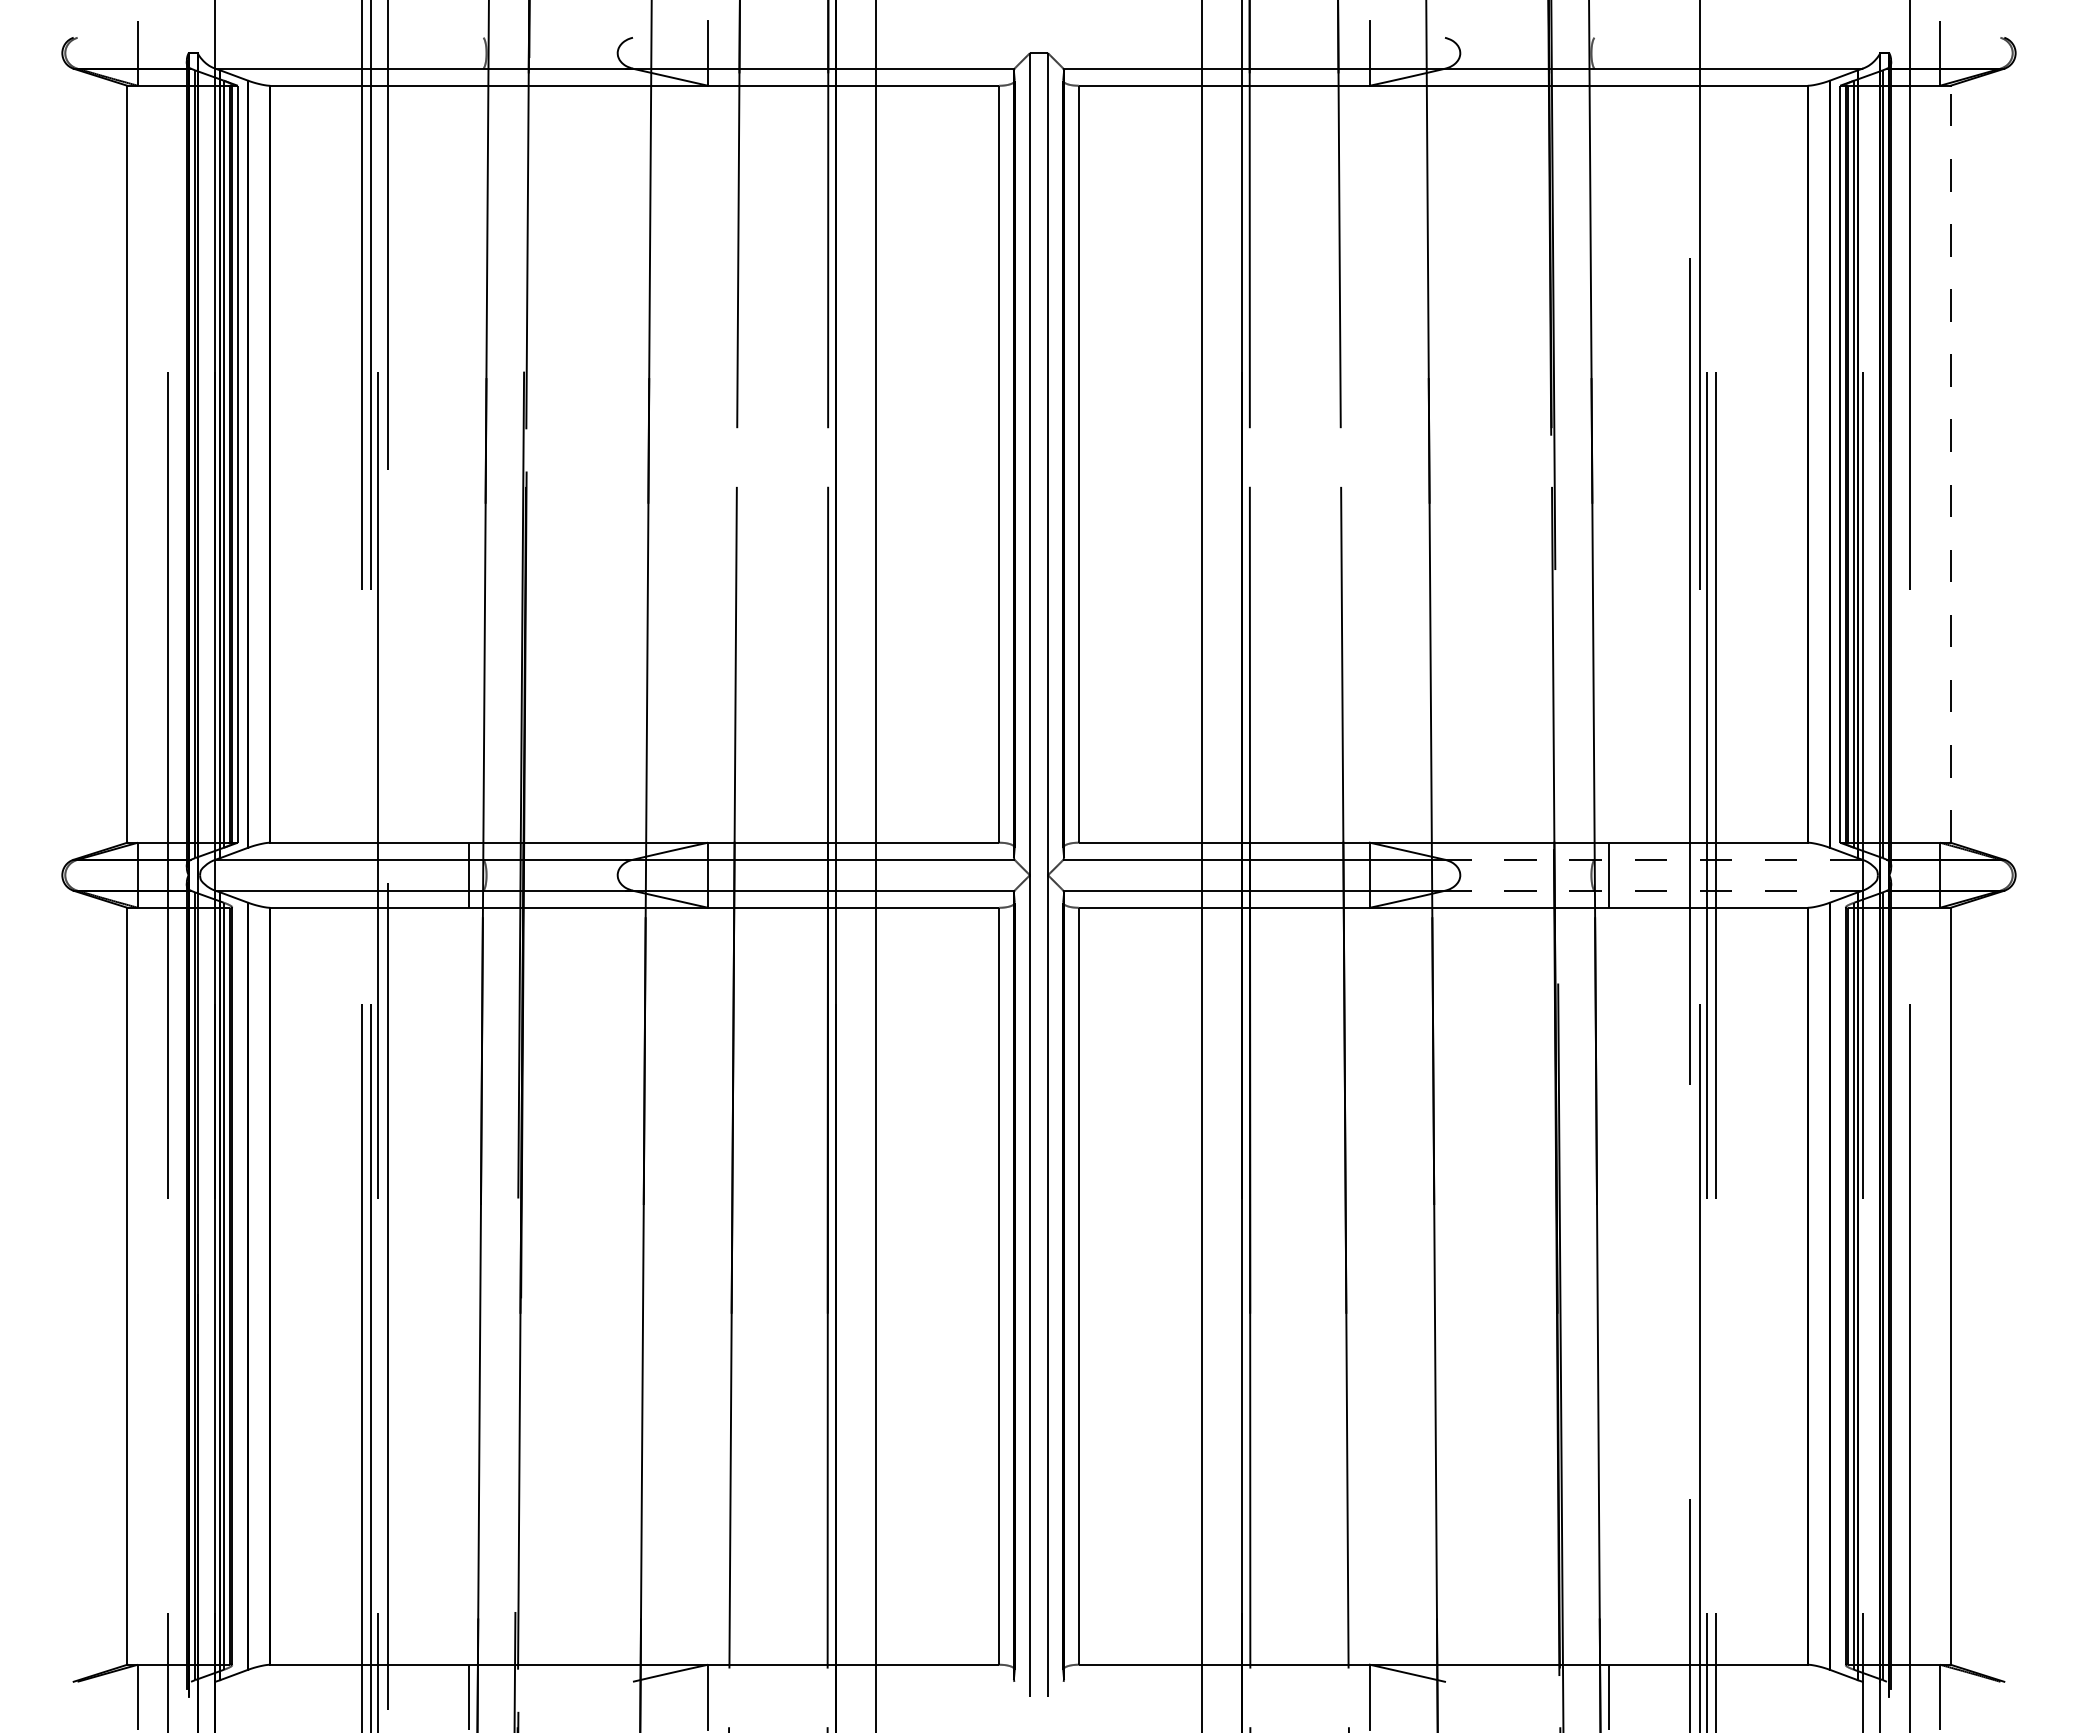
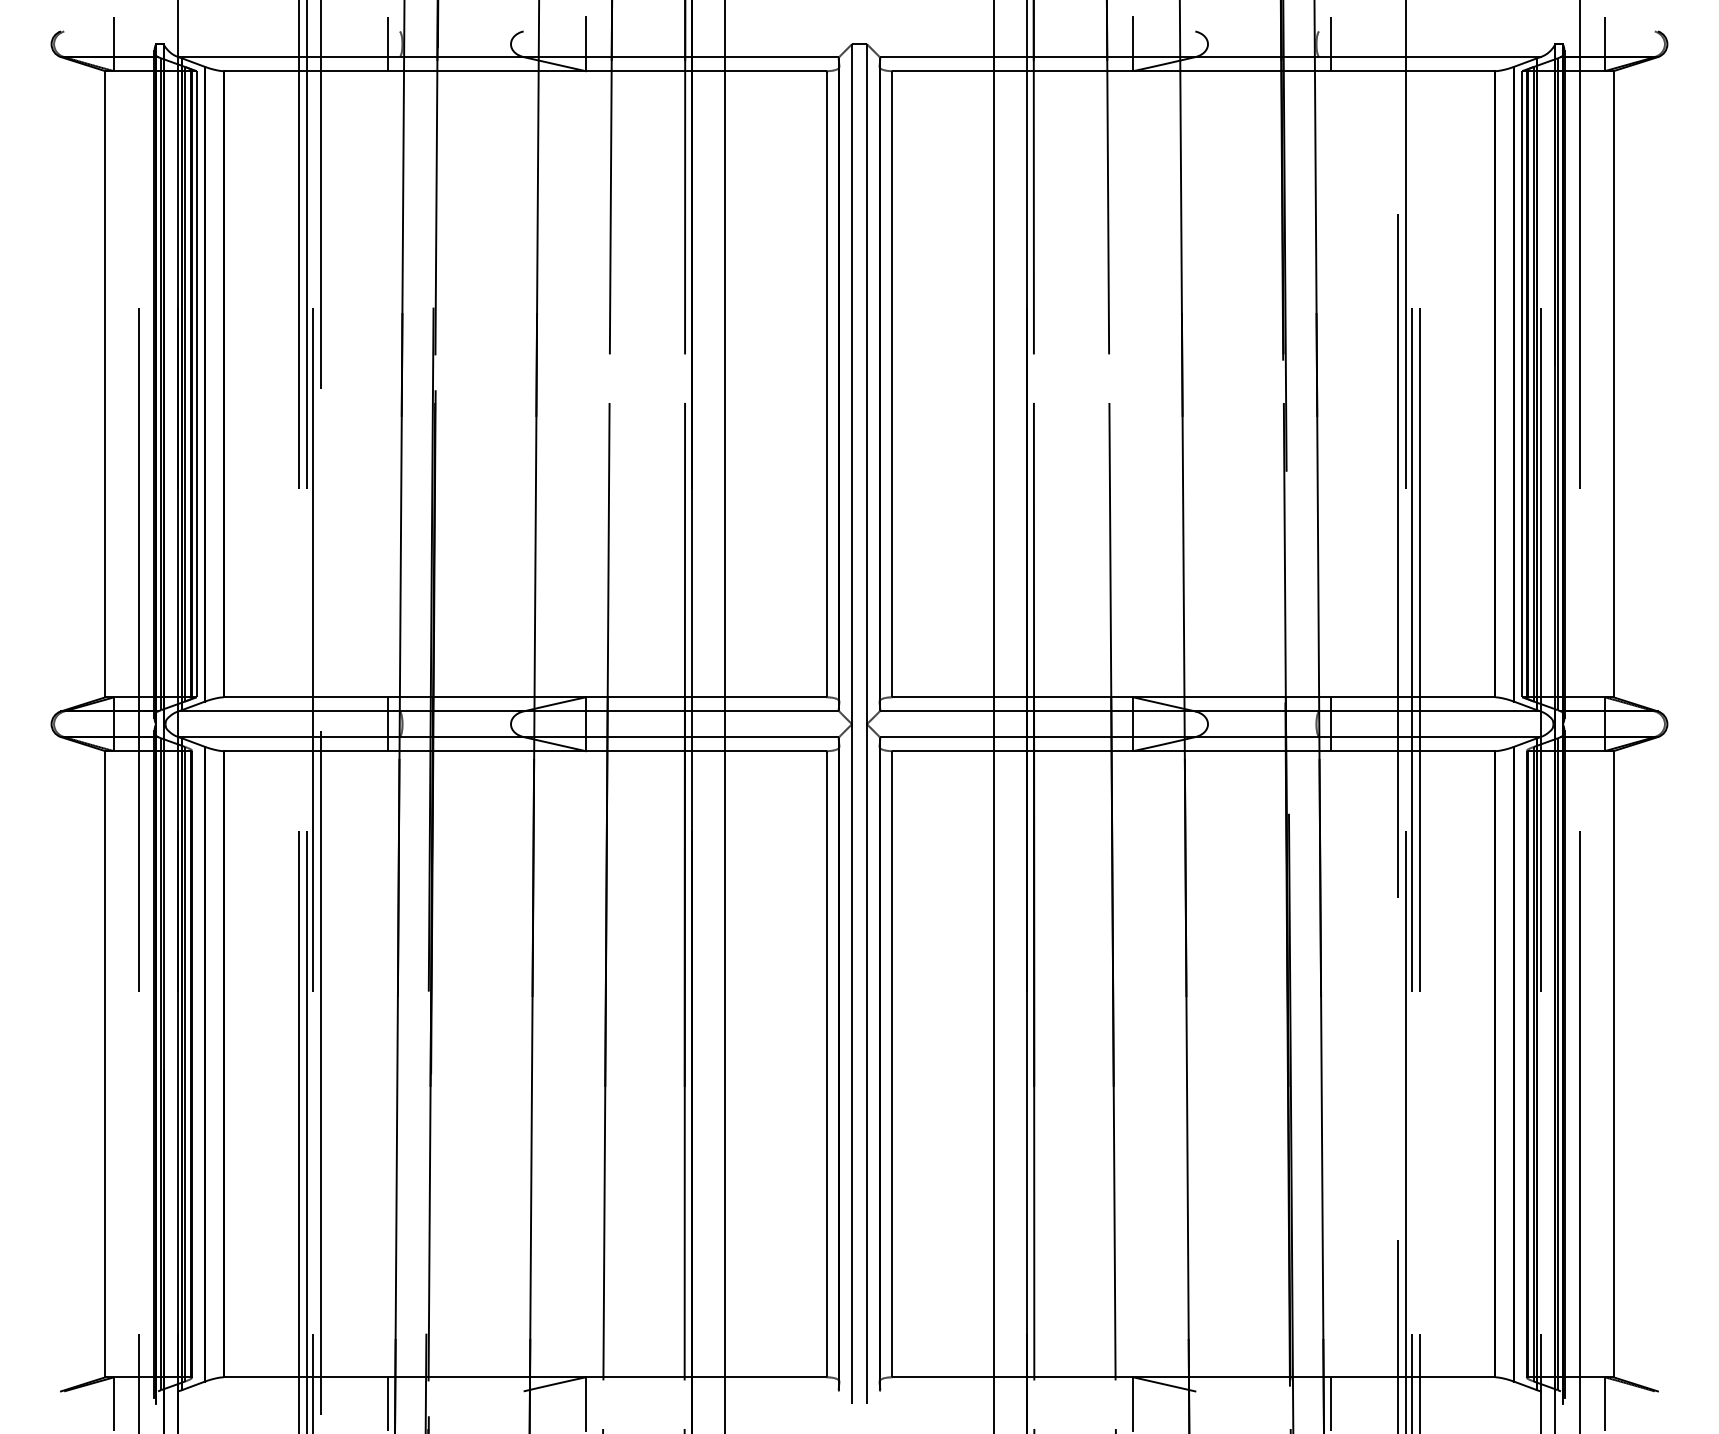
line: (468, 52) -> (387, 43), added
line: (1609, 52) -> (1331, 43), added
line: (1950, 463) -> (1613, 383), dashed -> solid
line: (1653, 859) -> (1367, 711), dashed -> solid
line: (1653, 890) -> (1367, 736), dashed -> solid

